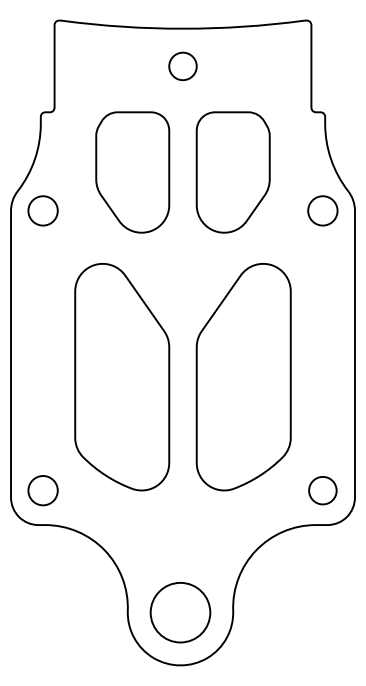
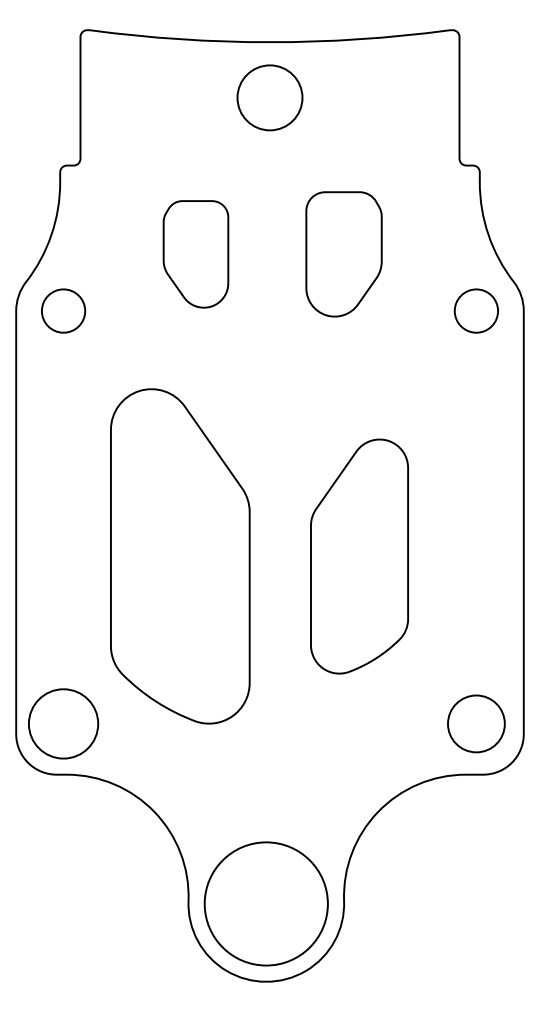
circle: (182, 66) -> (269, 97), size x1.6
part: (132, 172) -> (195, 254), size x0.6
part: (232, 172) -> (343, 254), size x0.7
part: (243, 377) -> (359, 556), size x0.7
circle: (42, 490) -> (62, 723), size x1.6
circle: (322, 490) -> (475, 723), size x1.4
circle: (180, 612) -> (266, 903), size x1.4

